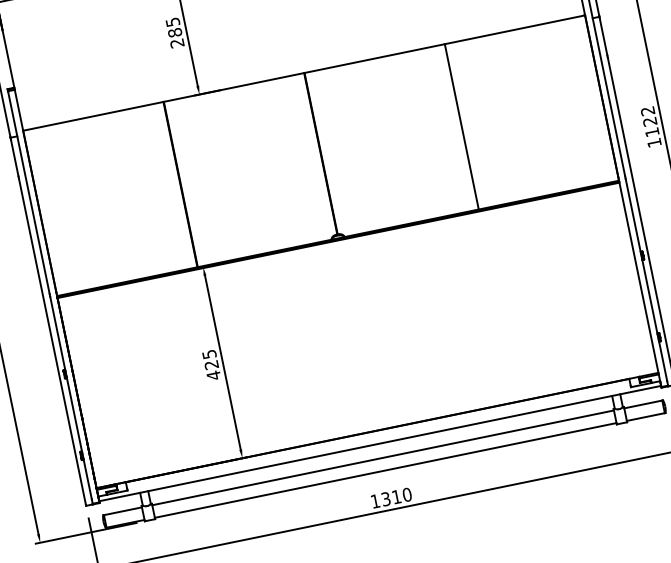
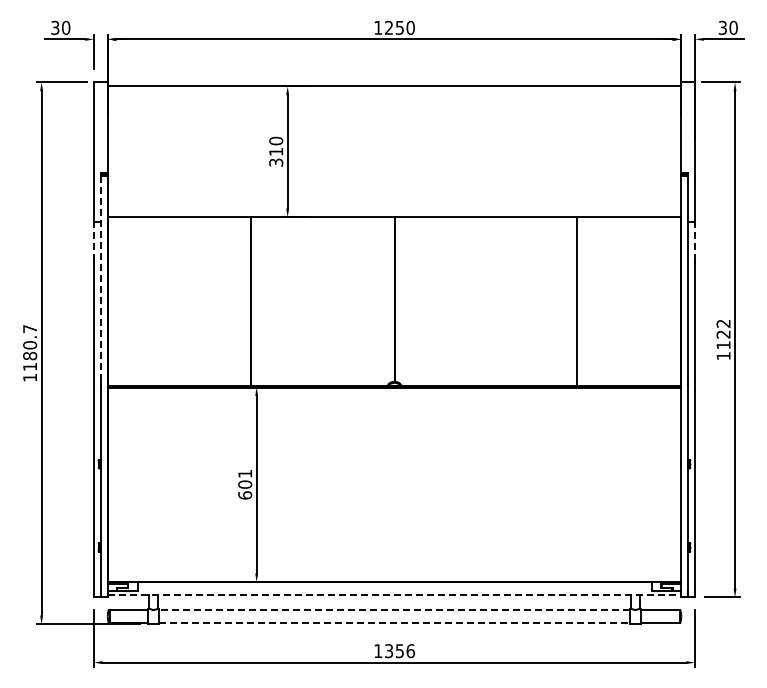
text: (175, 32) -> (276, 151), 285 -> 310
line: (604, 37) -> (695, 242), solid -> dashed
line: (462, 126) -> (577, 301), moved
line: (14, 158) -> (93, 242), solid -> dashed
line: (28, 193) -> (100, 279), solid -> dashed
text: (211, 364) -> (245, 484), 425 -> 601
line: (380, 443) -> (394, 595), solid -> dashed
line: (383, 458) -> (394, 610), solid -> dashed
line: (385, 470) -> (394, 622), solid -> dashed
text: (401, 496) -> (404, 651), 1310 -> 1356

